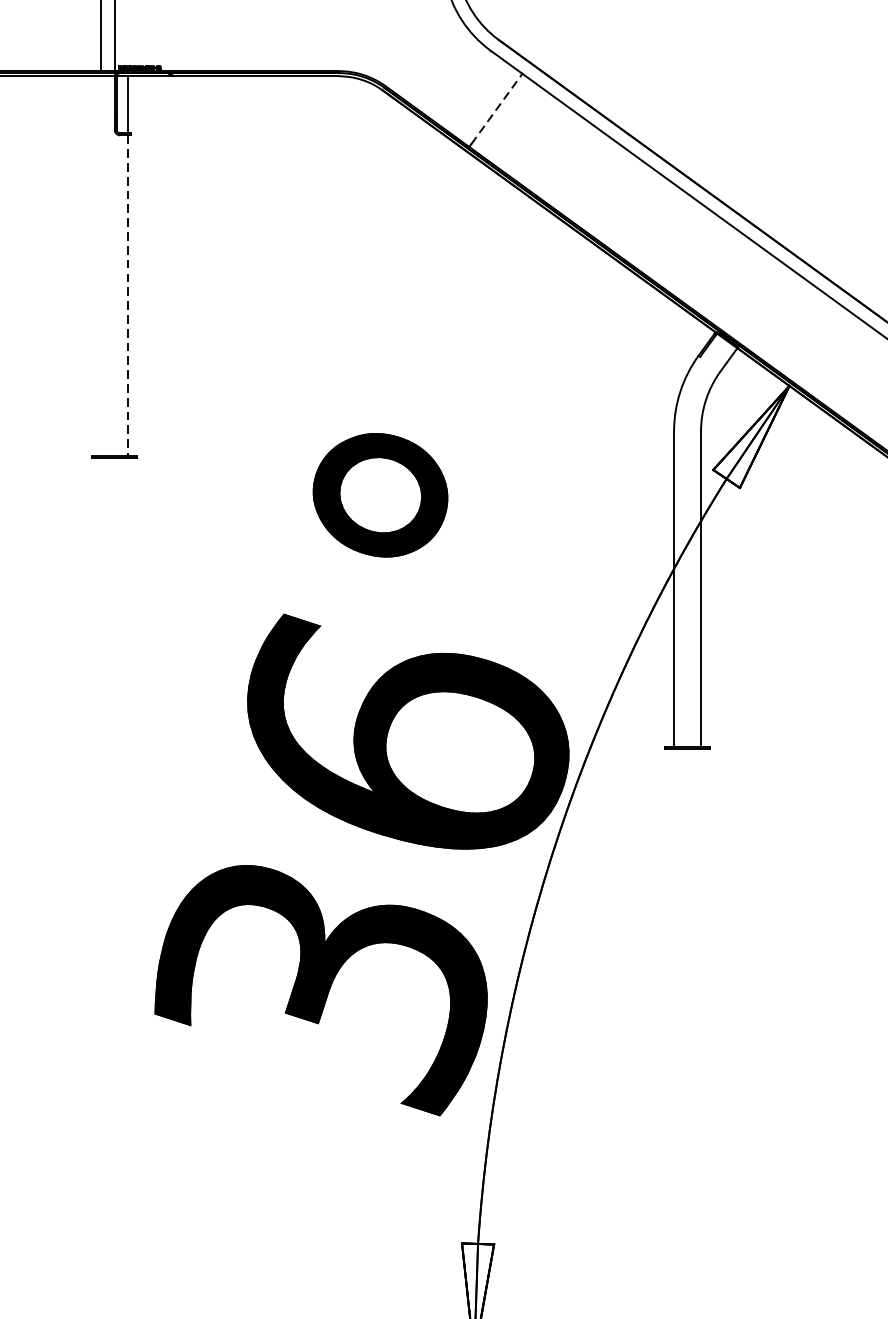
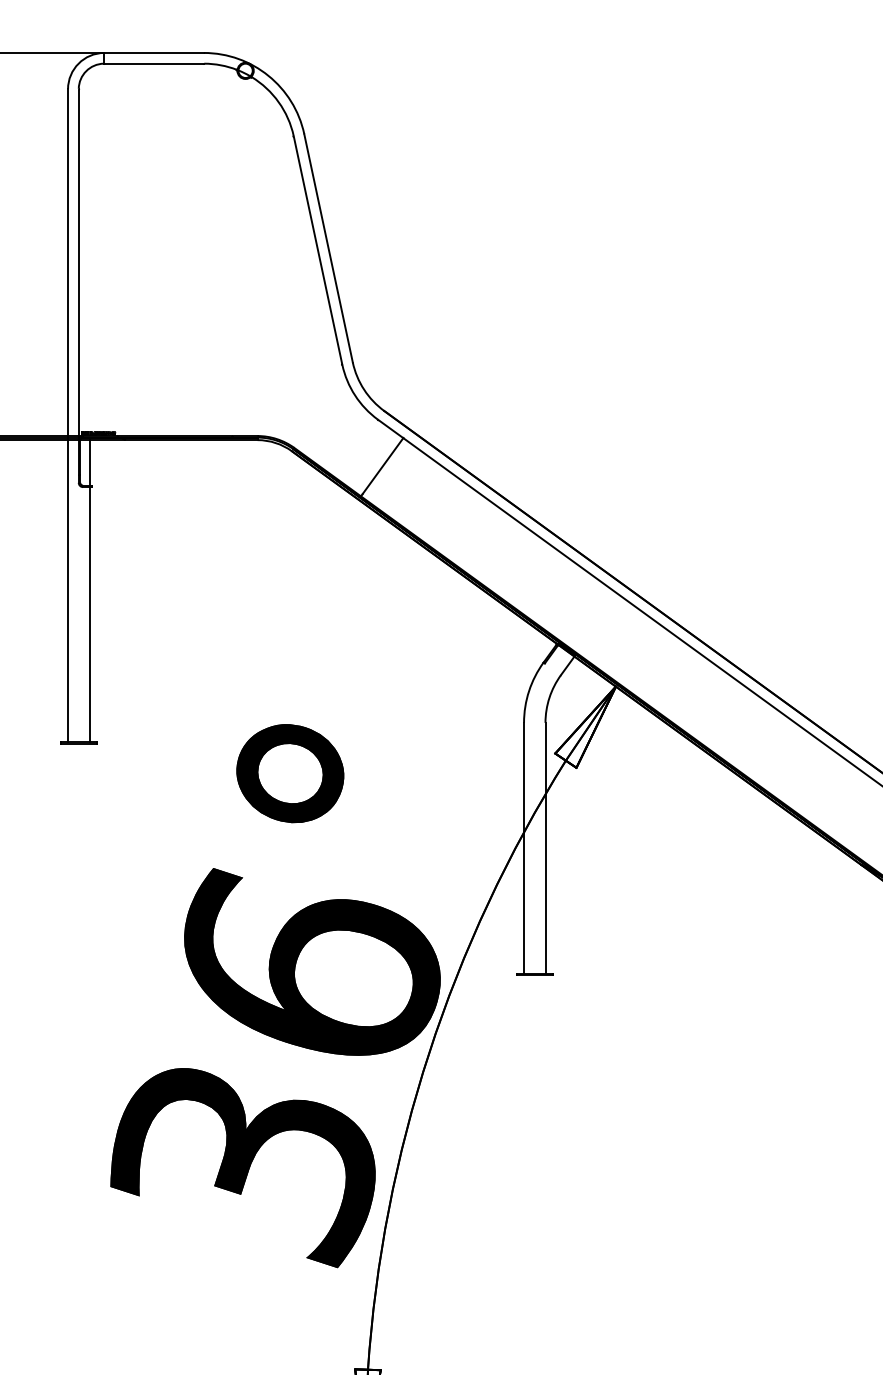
line: (496, 109) -> (382, 466), dashed -> solid
line: (101, 266) -> (68, 591), added
line: (128, 295) -> (89, 614), dashed -> solid

